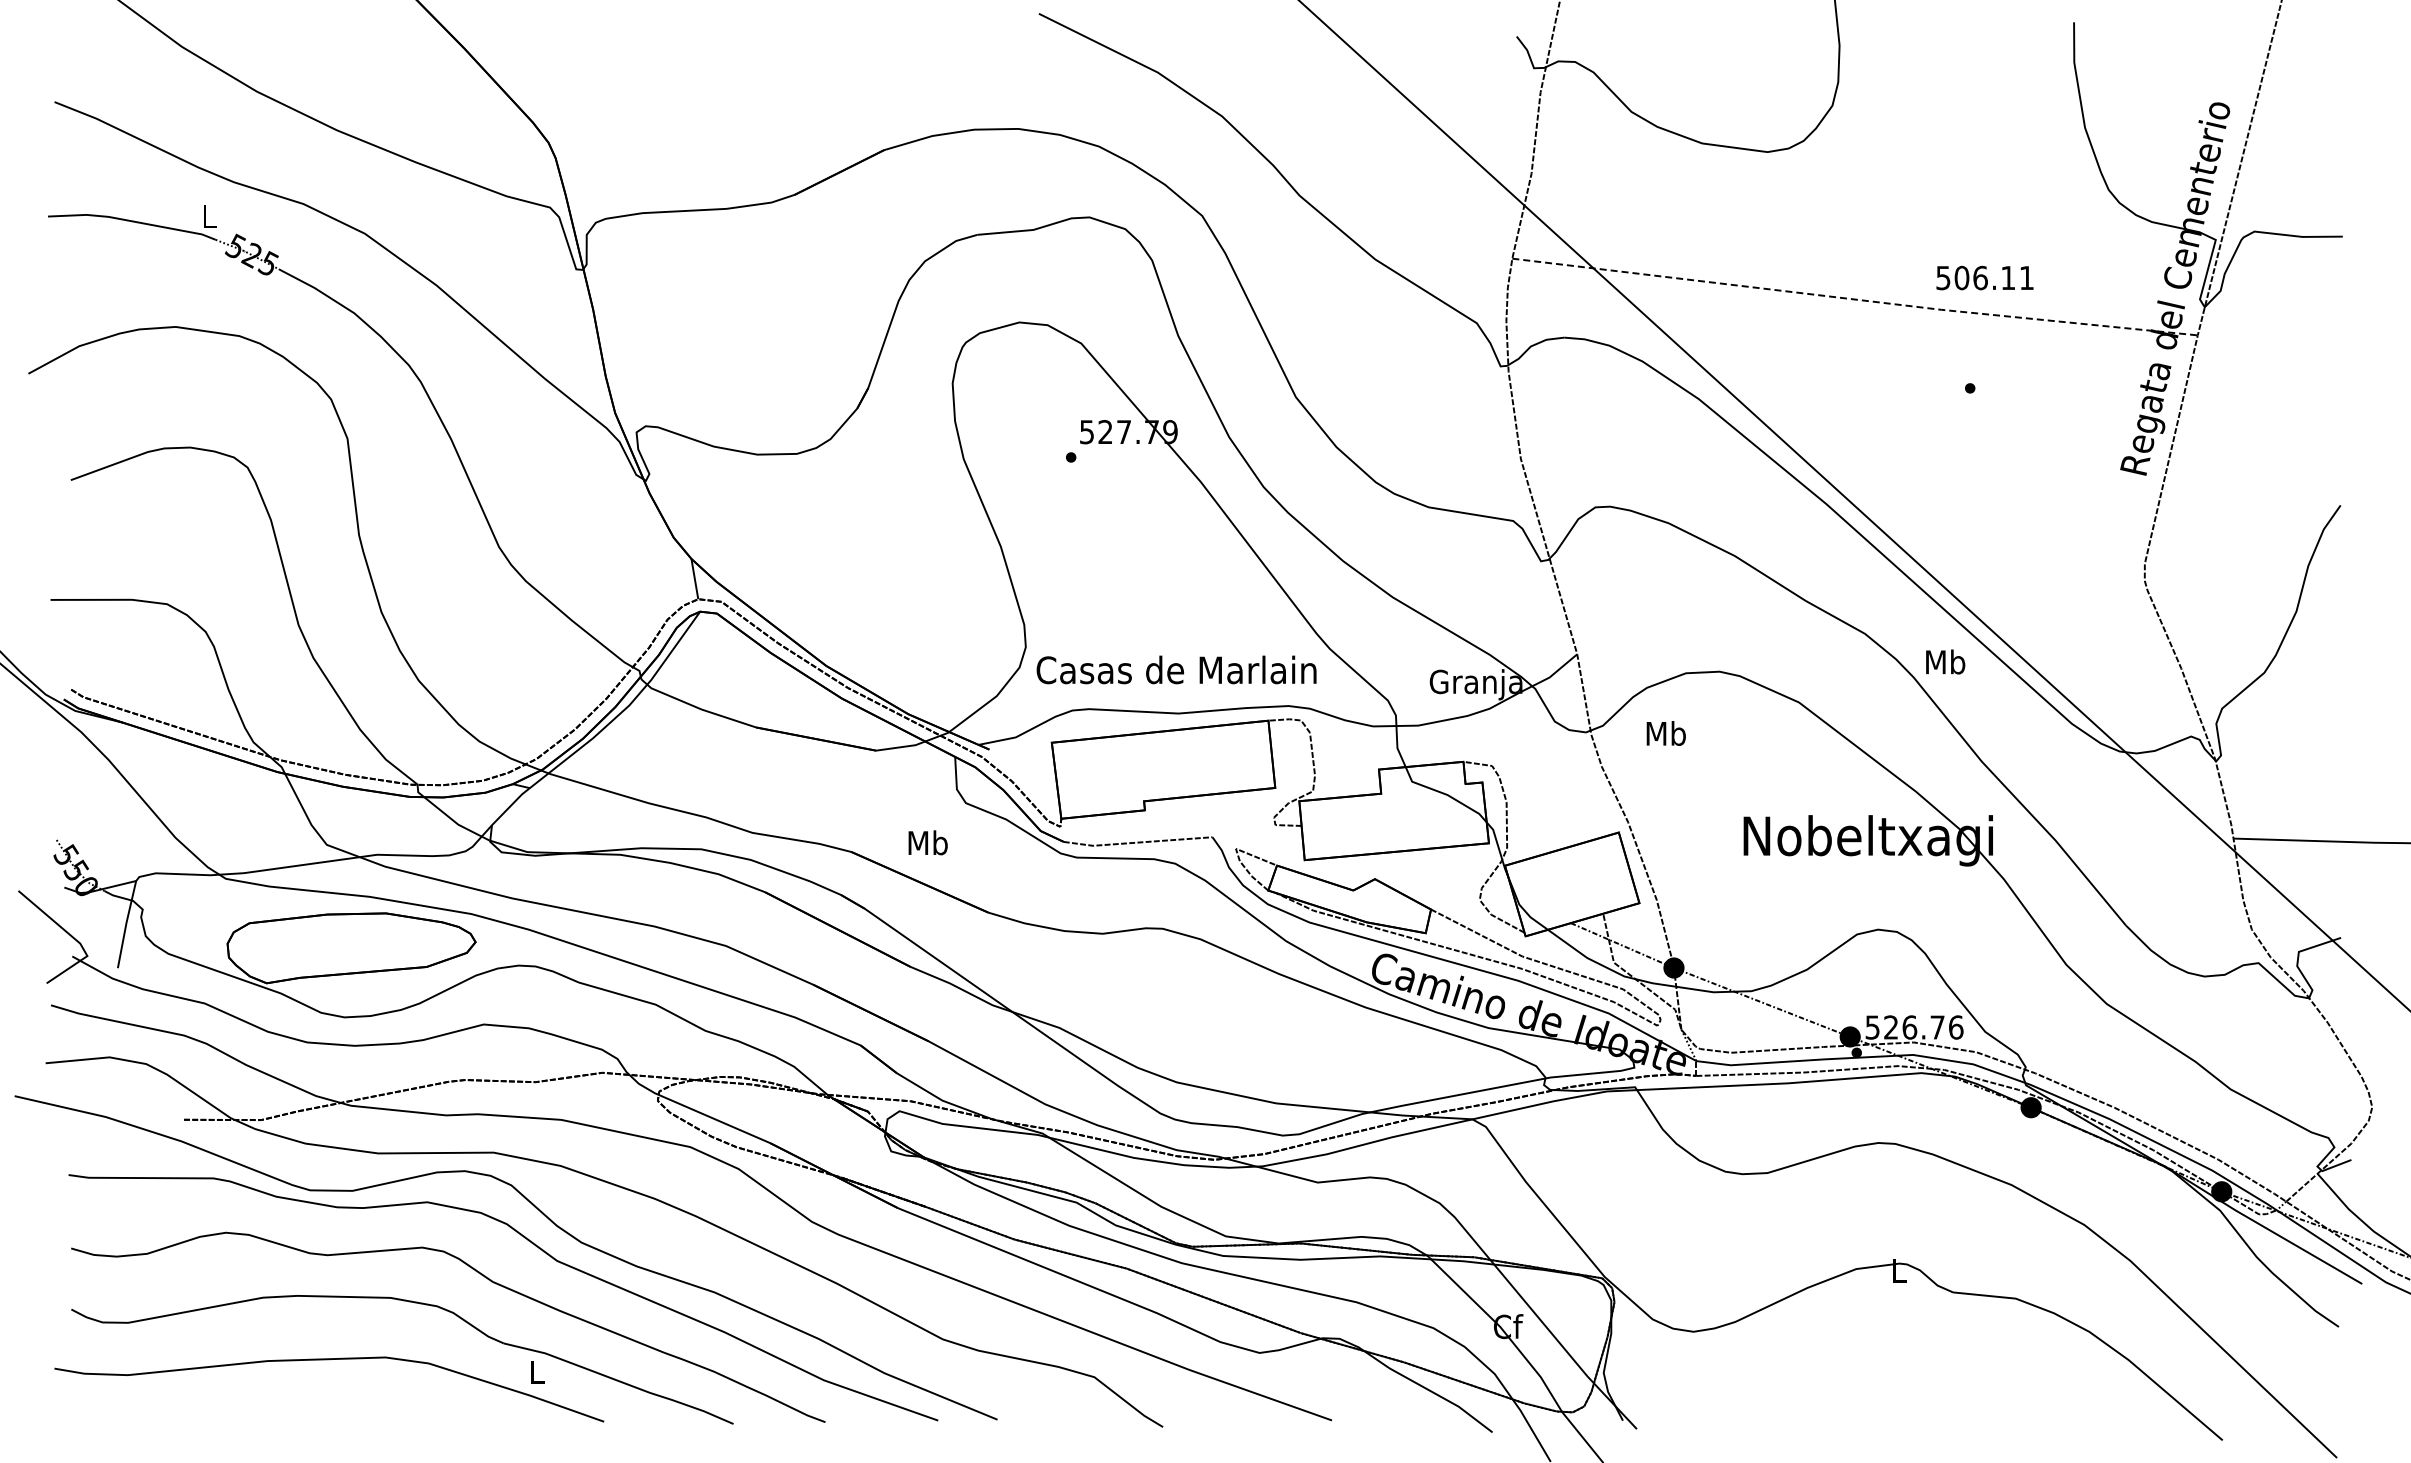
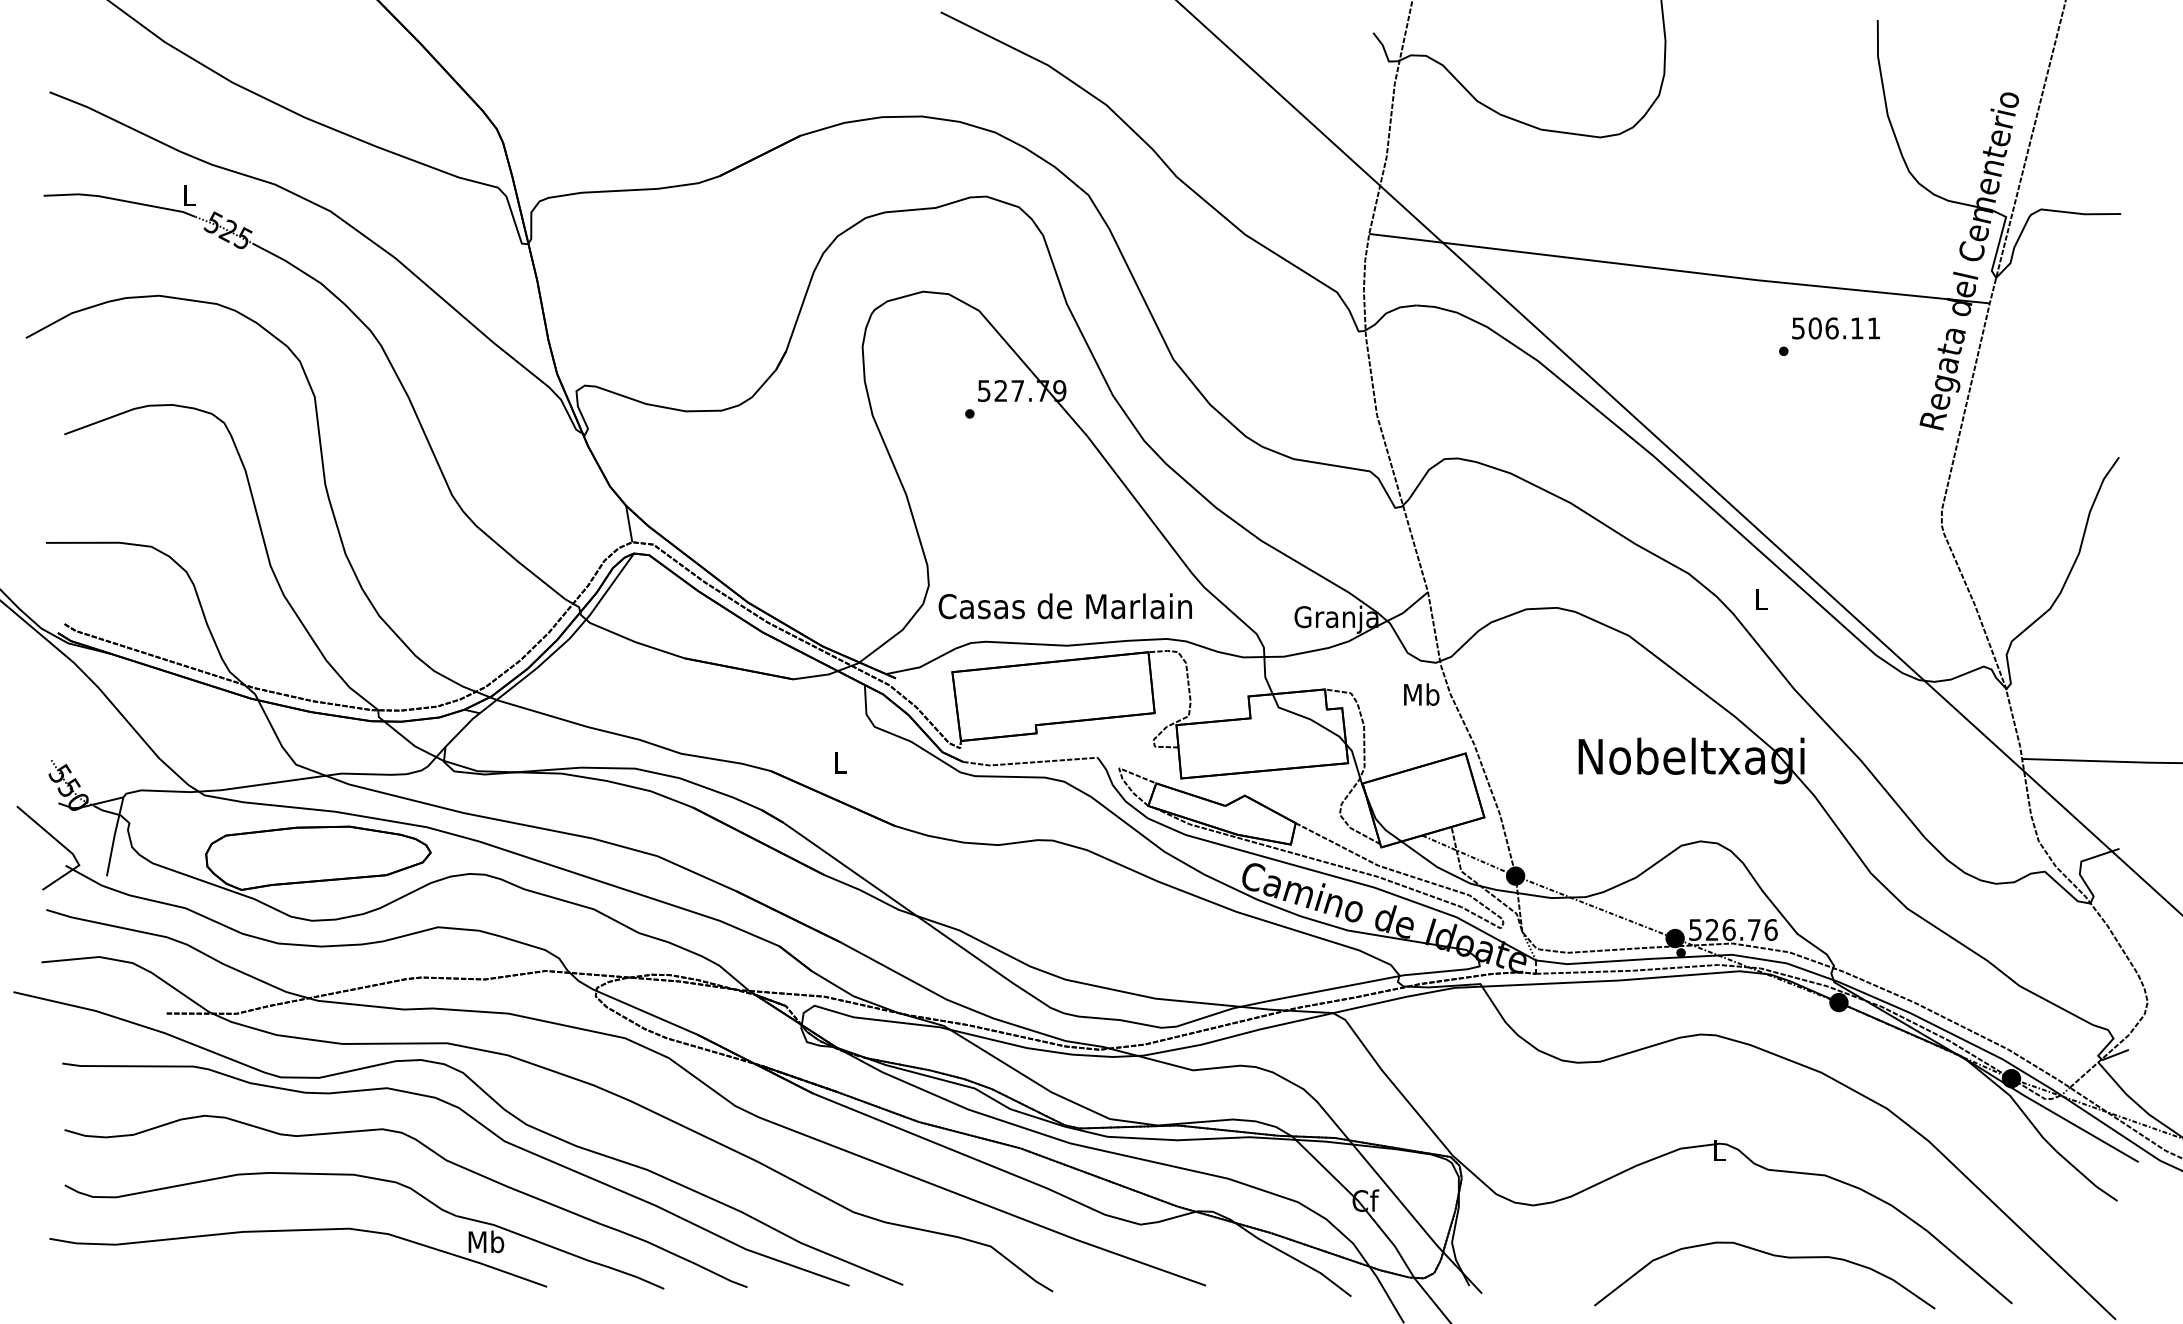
text: (1984, 277) -> (1835, 327), moved
line: (1855, 299) -> (1679, 270), dashed -> solid
text: (1945, 661) -> (1761, 598), Mb -> L
text: (1665, 733) -> (1421, 694), moved
text: (927, 842) -> (839, 762), Mb -> L
text: (536, 1371) -> (485, 1241), L -> Mb
curve: (1953, 1386) -> (1768, 1254), added

